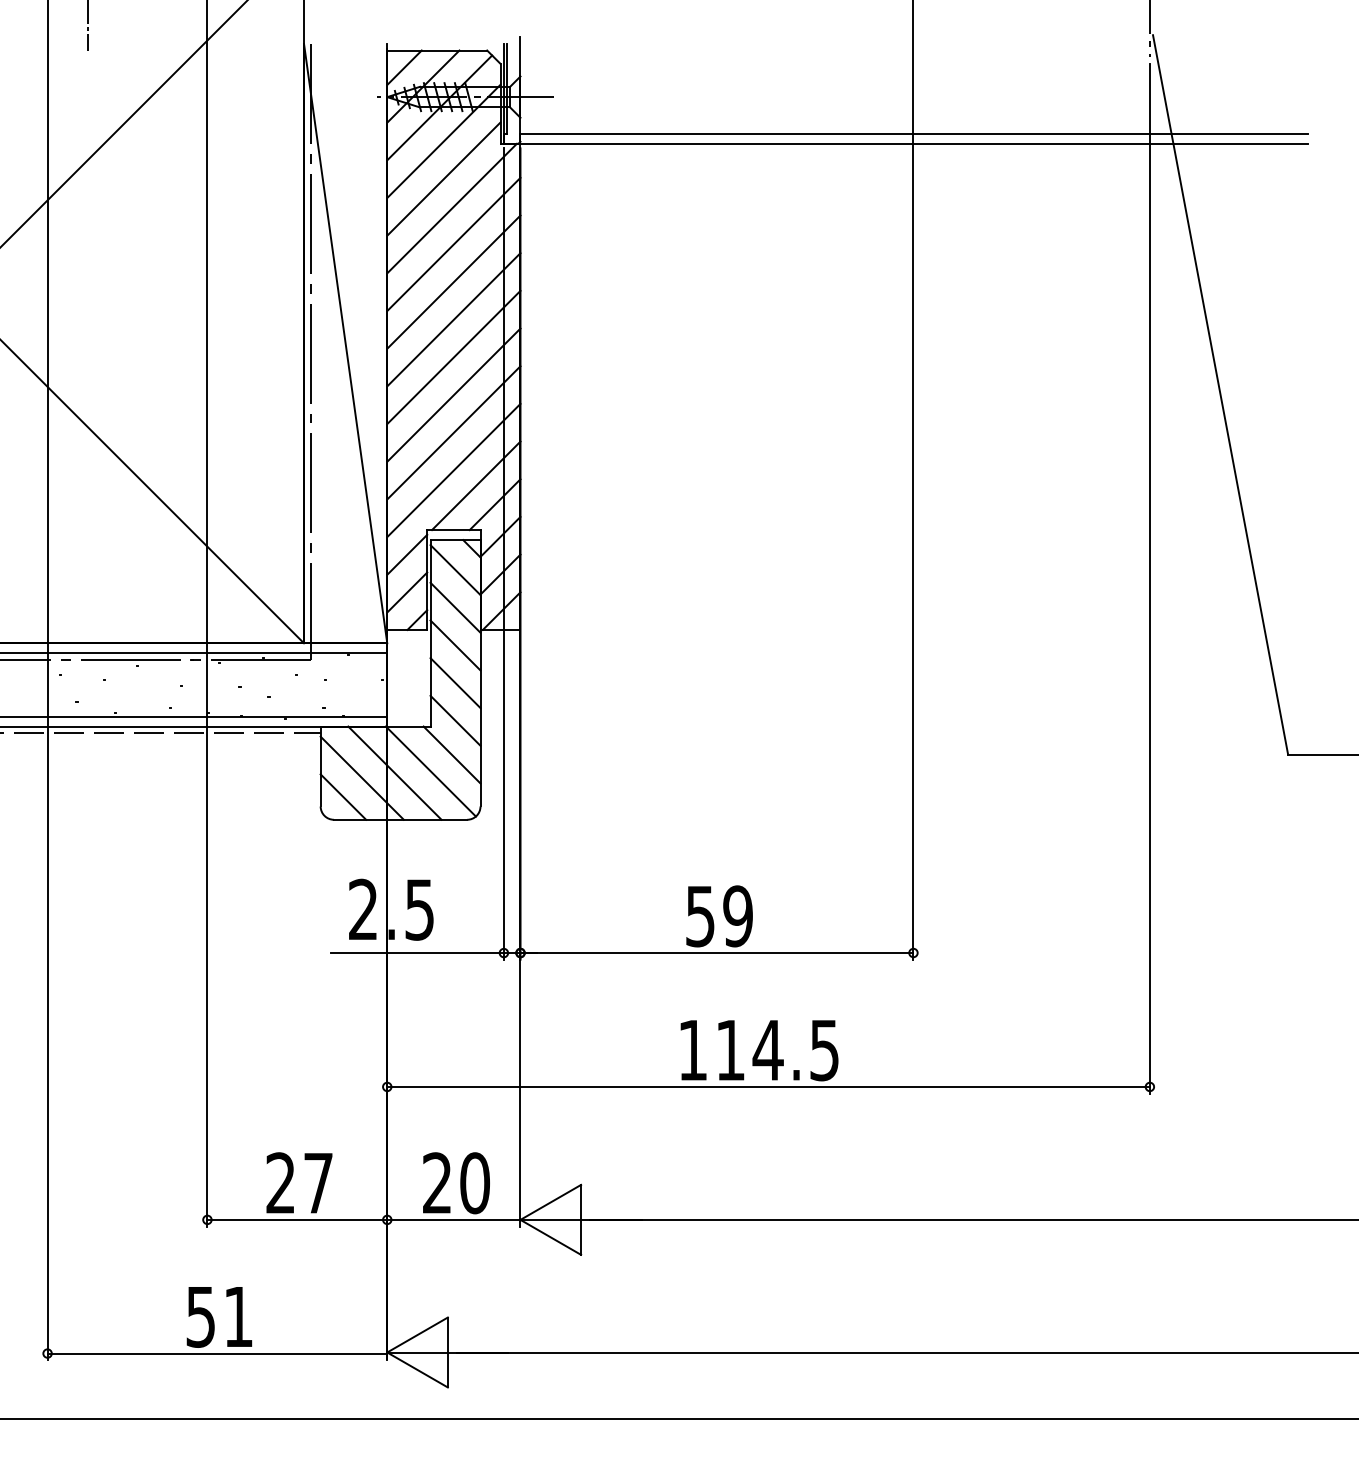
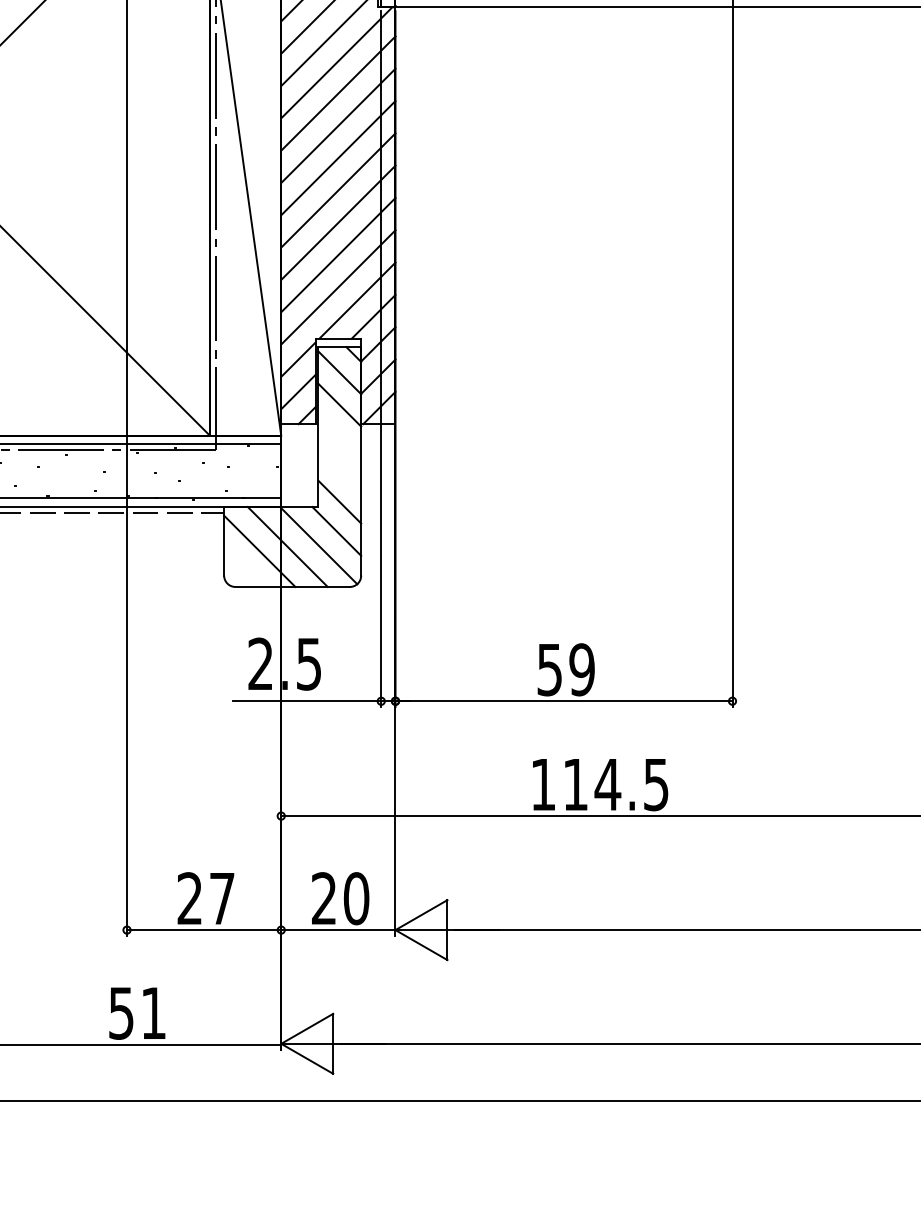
line: (455, 645) -> (339, 437), removed
line: (455, 683) -> (339, 470), removed
line: (343, 796) -> (243, 567), removed

